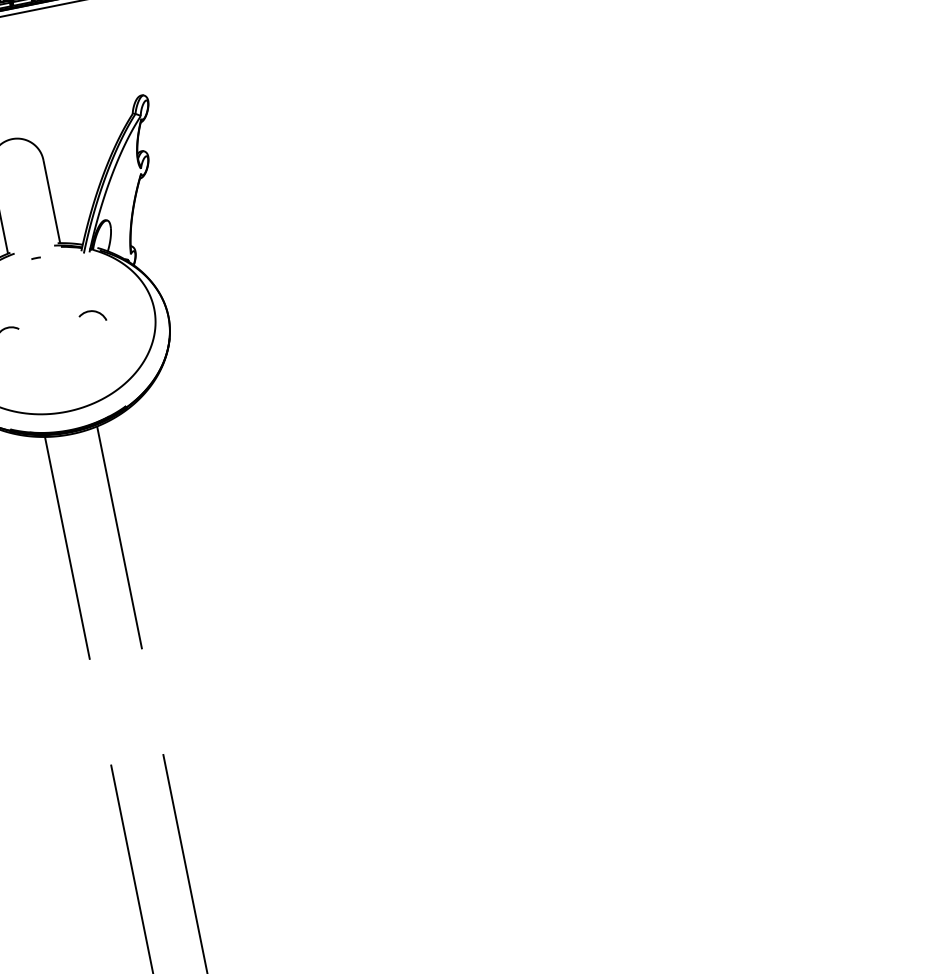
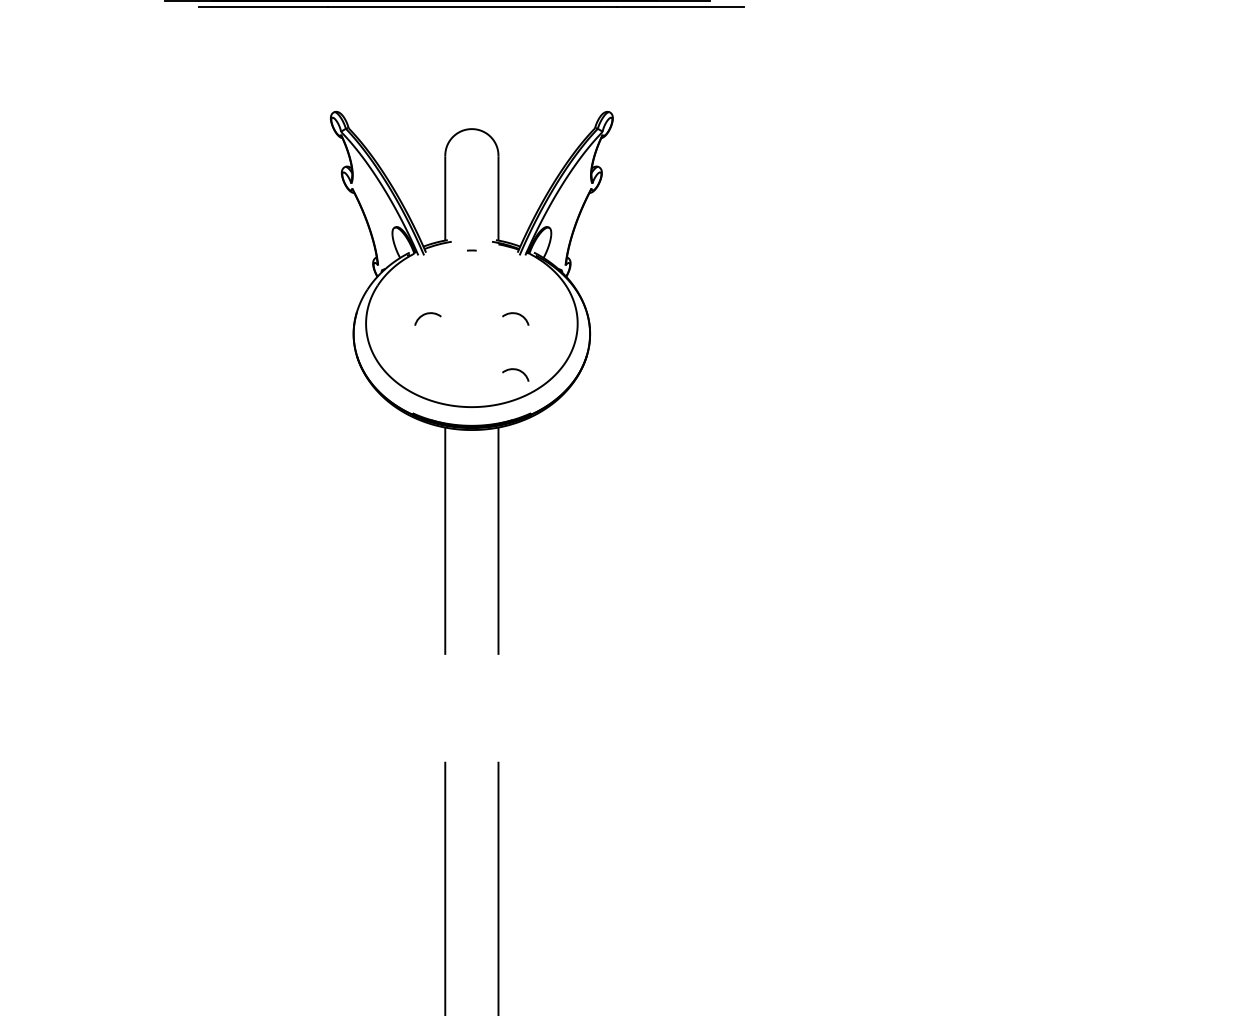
arc: (102, 367) -> (515, 370), added

